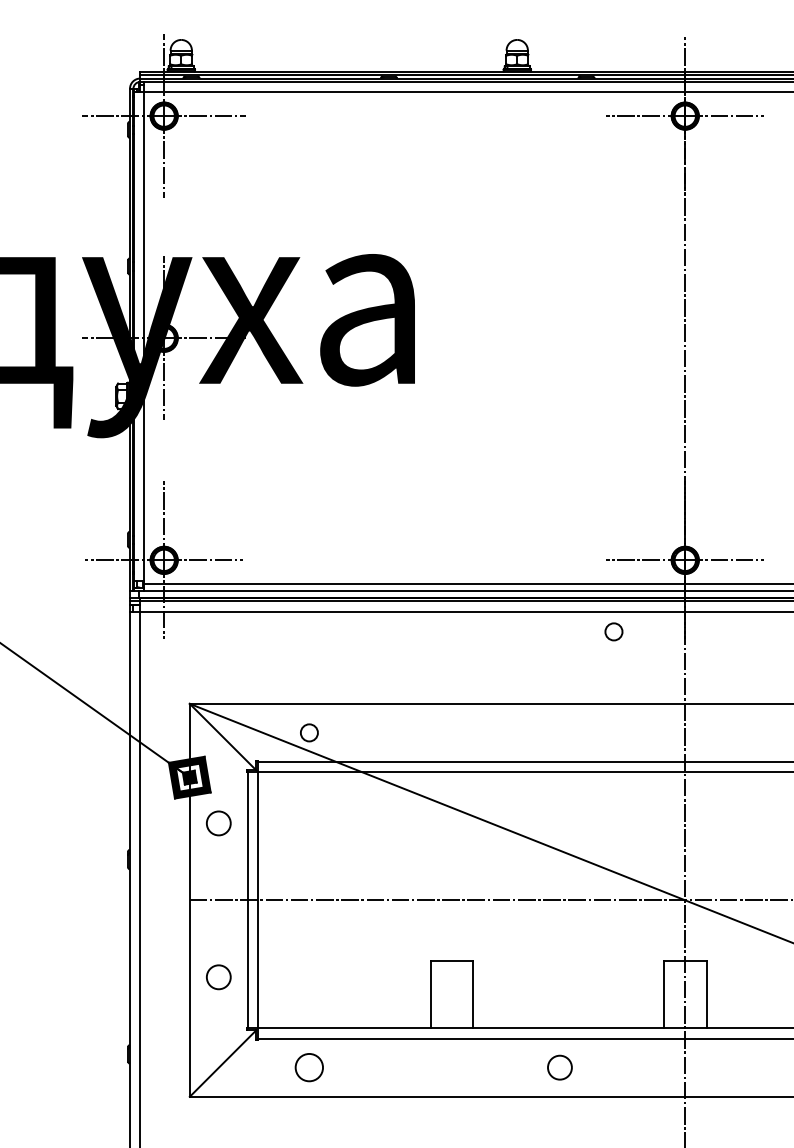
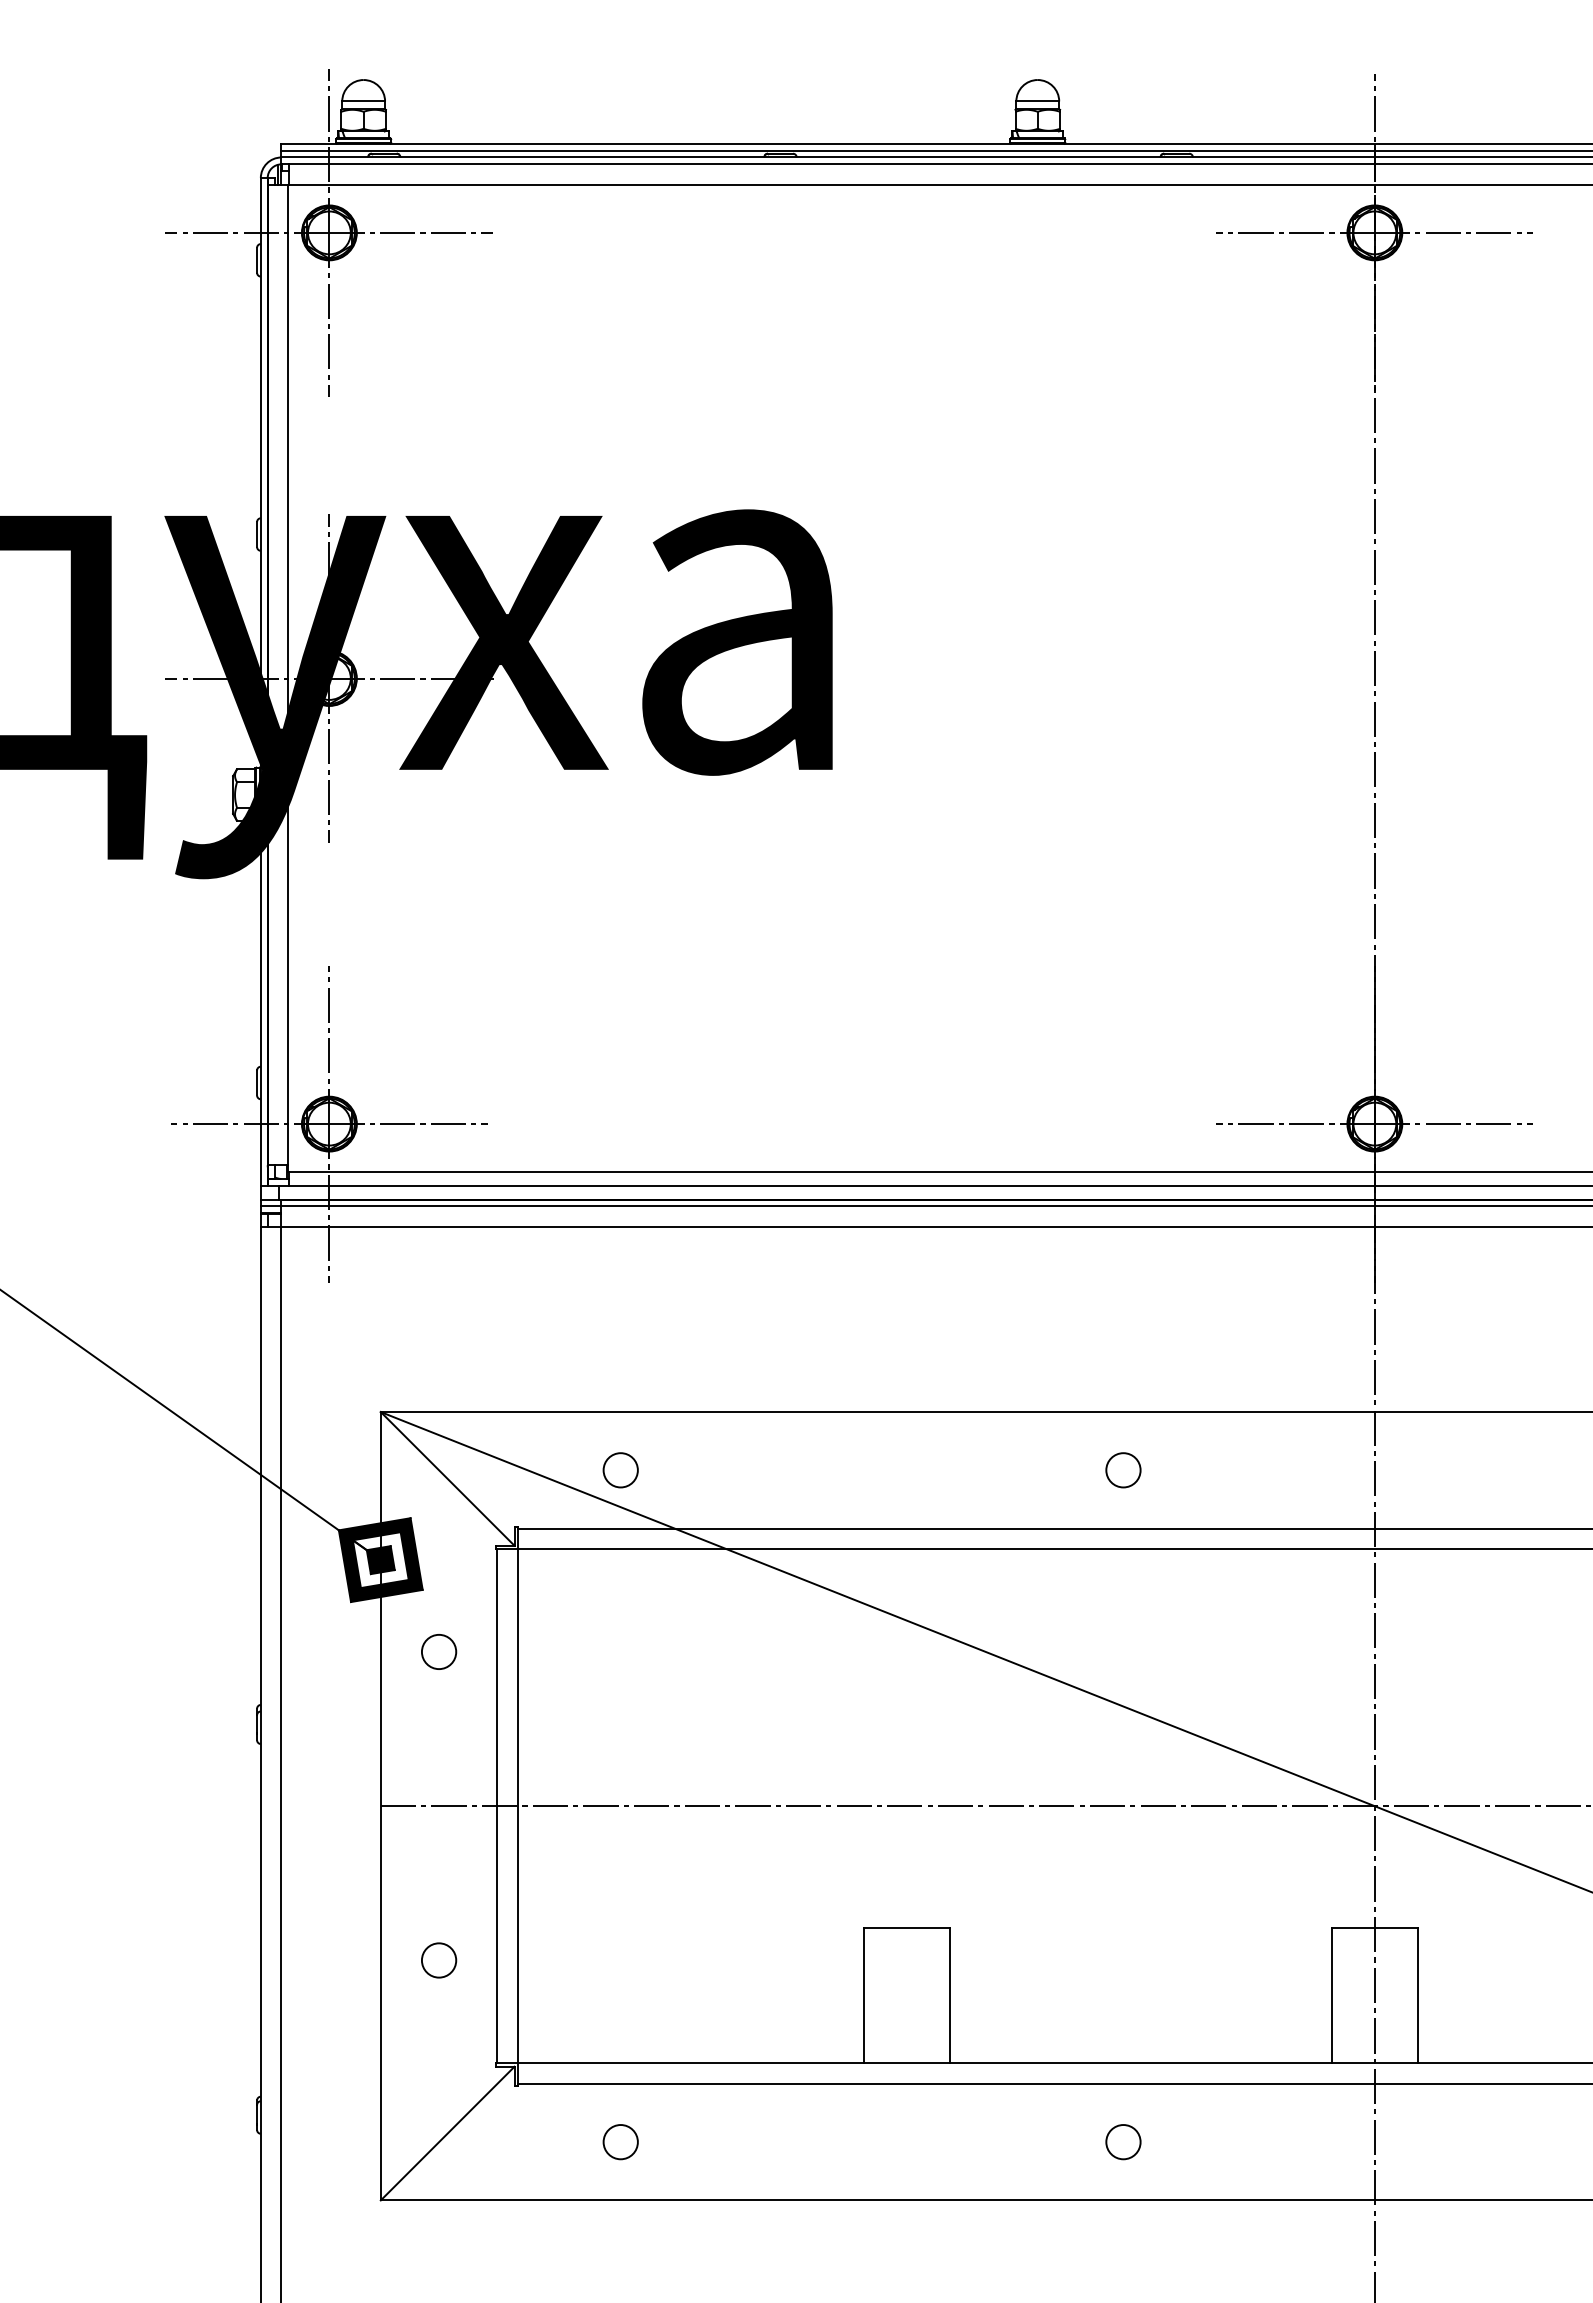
circle: (613, 631) -> (1122, 1469), moved
circle: (218, 823) -> (438, 1652), size x0.71
circle: (218, 976) -> (438, 1959), size x0.71
circle: (309, 1067) -> (620, 2141), size x0.62
circle: (559, 1067) -> (1122, 2141), size x0.71

